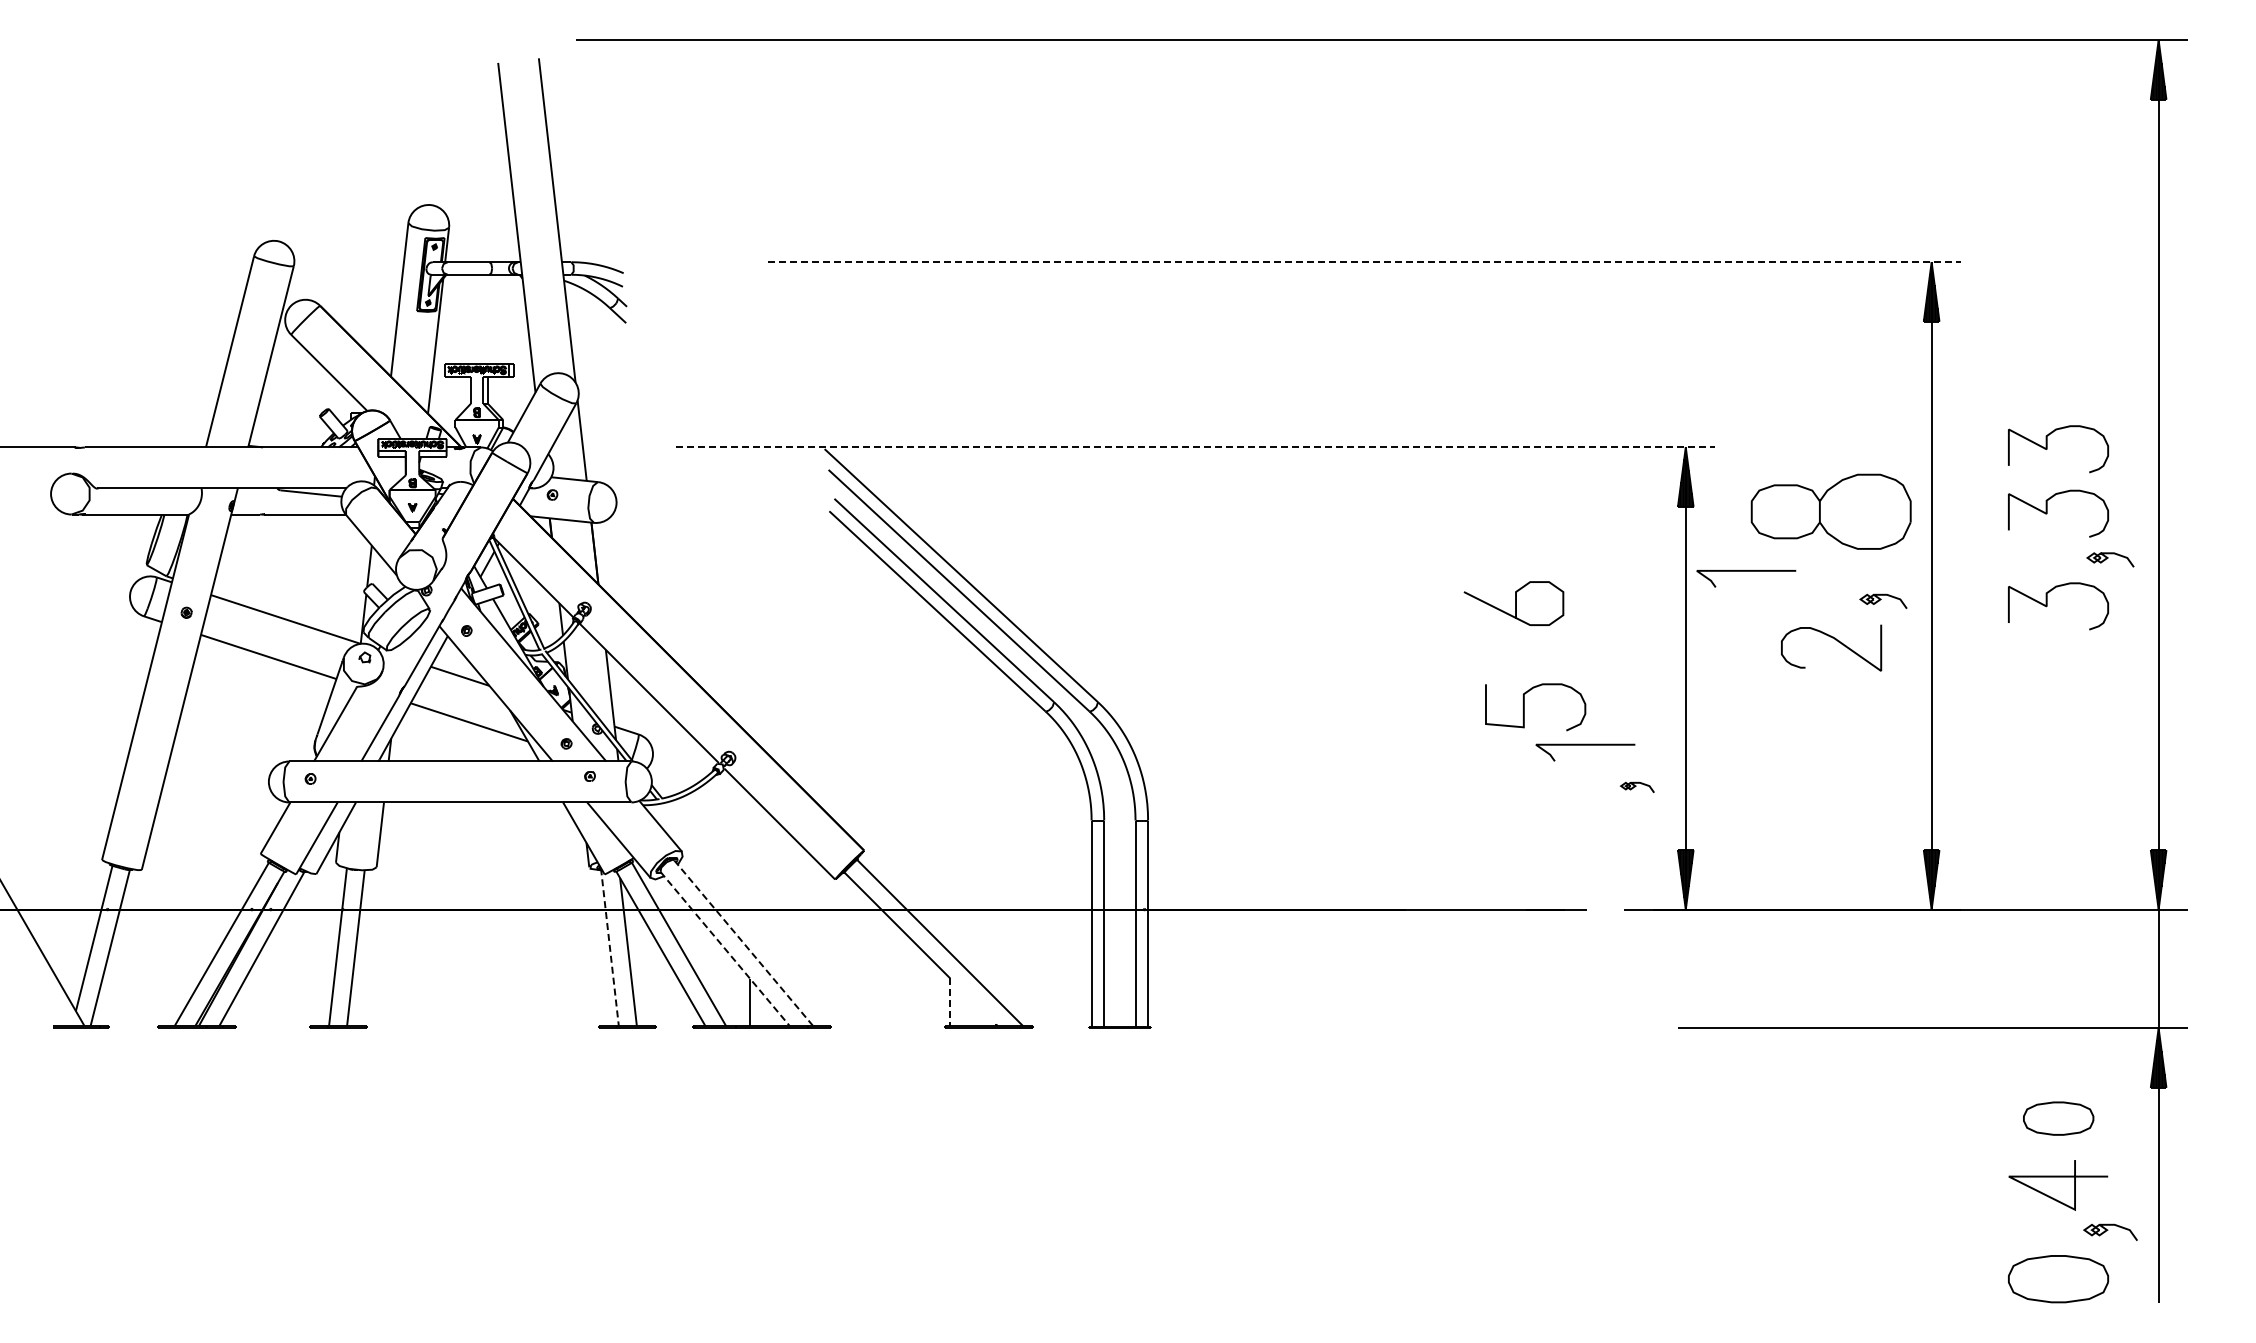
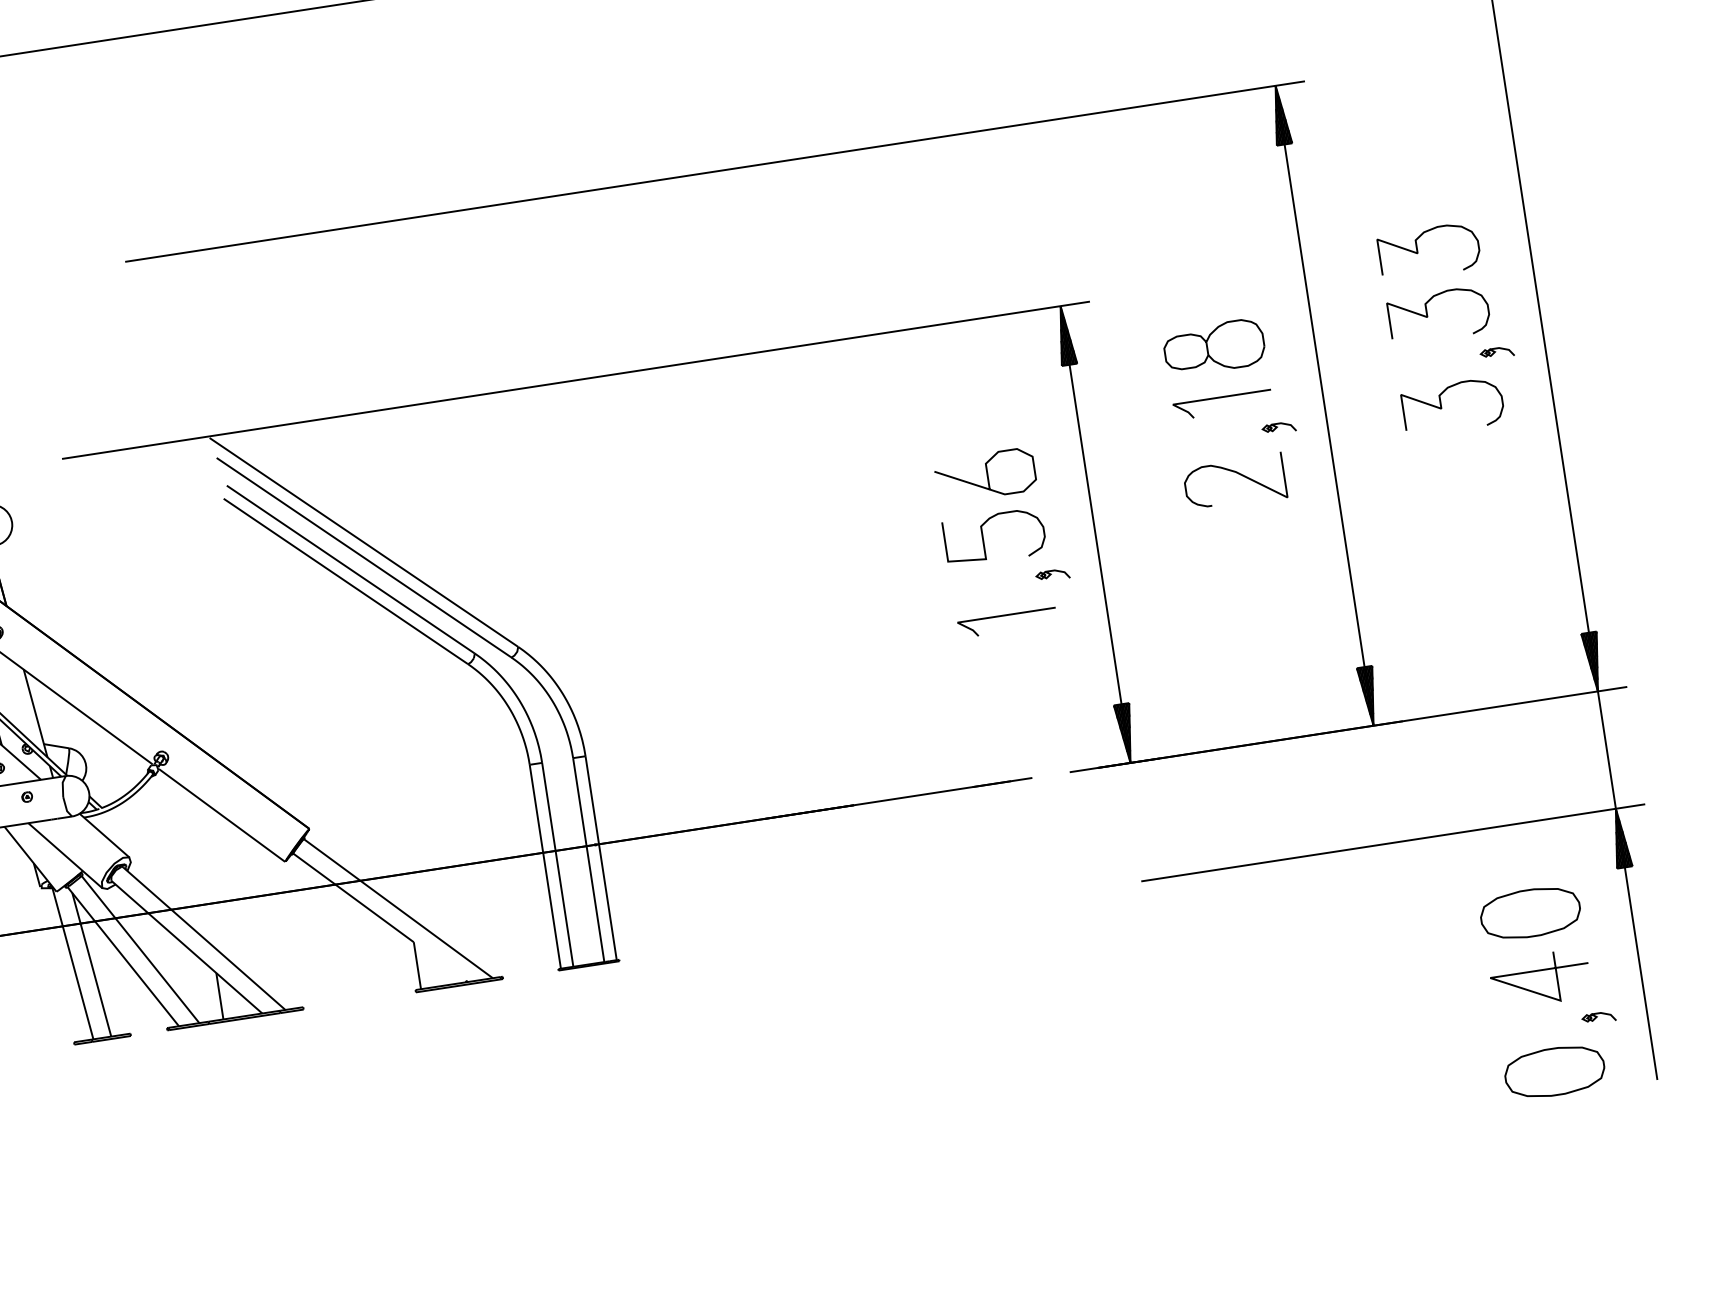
line: (1364, 262) -> (715, 171), dashed -> solid
line: (1195, 447) -> (575, 380), dashed -> solid
part: (1831, 511) -> (1214, 347), size x0.62
part: (2109, 559) -> (1496, 352), size x0.71
line: (1746, 571) -> (1222, 397), moved
part: (1882, 600) -> (1278, 427), size x0.71
curve: (1515, 603) -> (987, 475), moved
curve: (1524, 707) -> (983, 539), moved
part: (1636, 786) -> (1051, 574), moved
line: (743, 942) -> (204, 938), dashed -> solid
line: (609, 947) -> (72, 963), dashed -> solid
line: (725, 948) -> (187, 946), dashed -> solid
line: (950, 1002) -> (417, 966), dashed -> solid
part: (2058, 1118) -> (1530, 913), size x1.43
part: (2109, 1232) -> (1598, 1018), size x0.62

